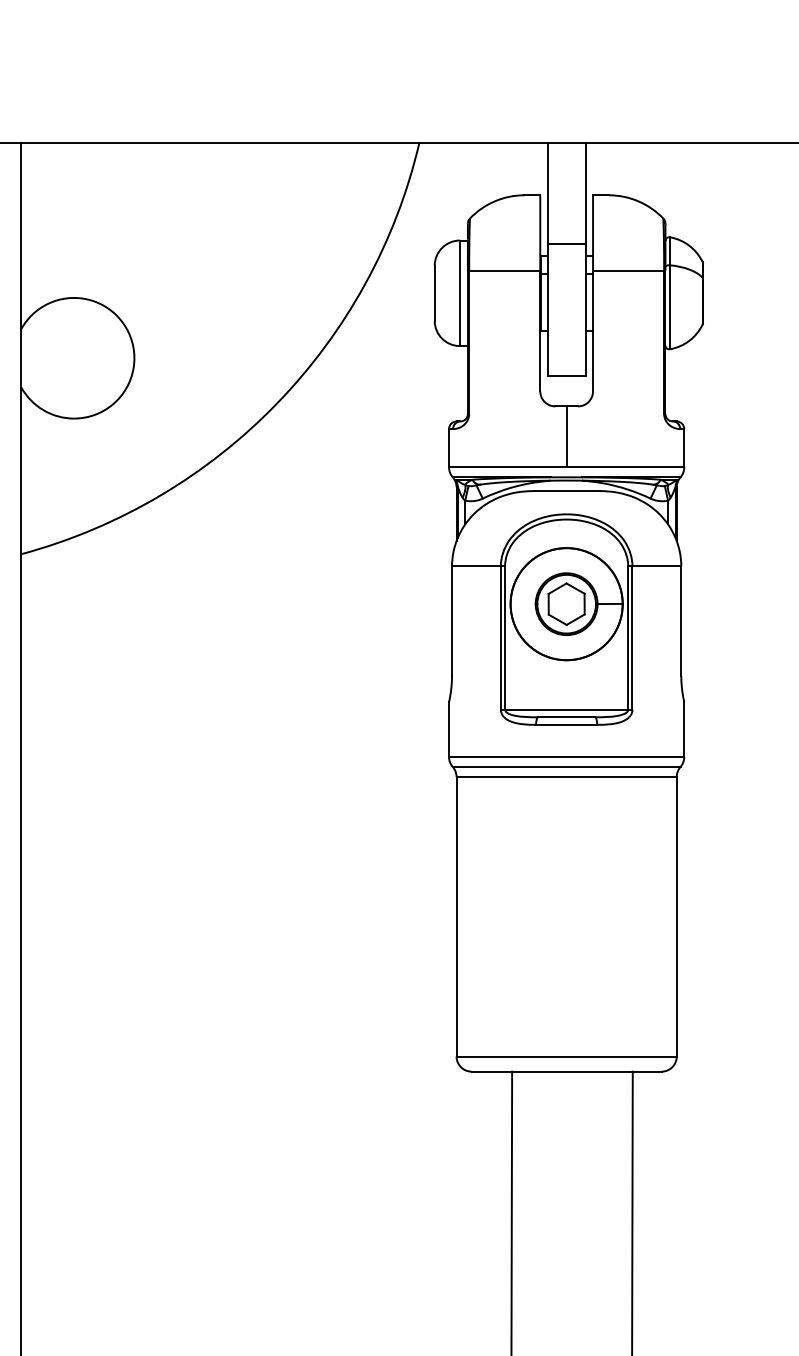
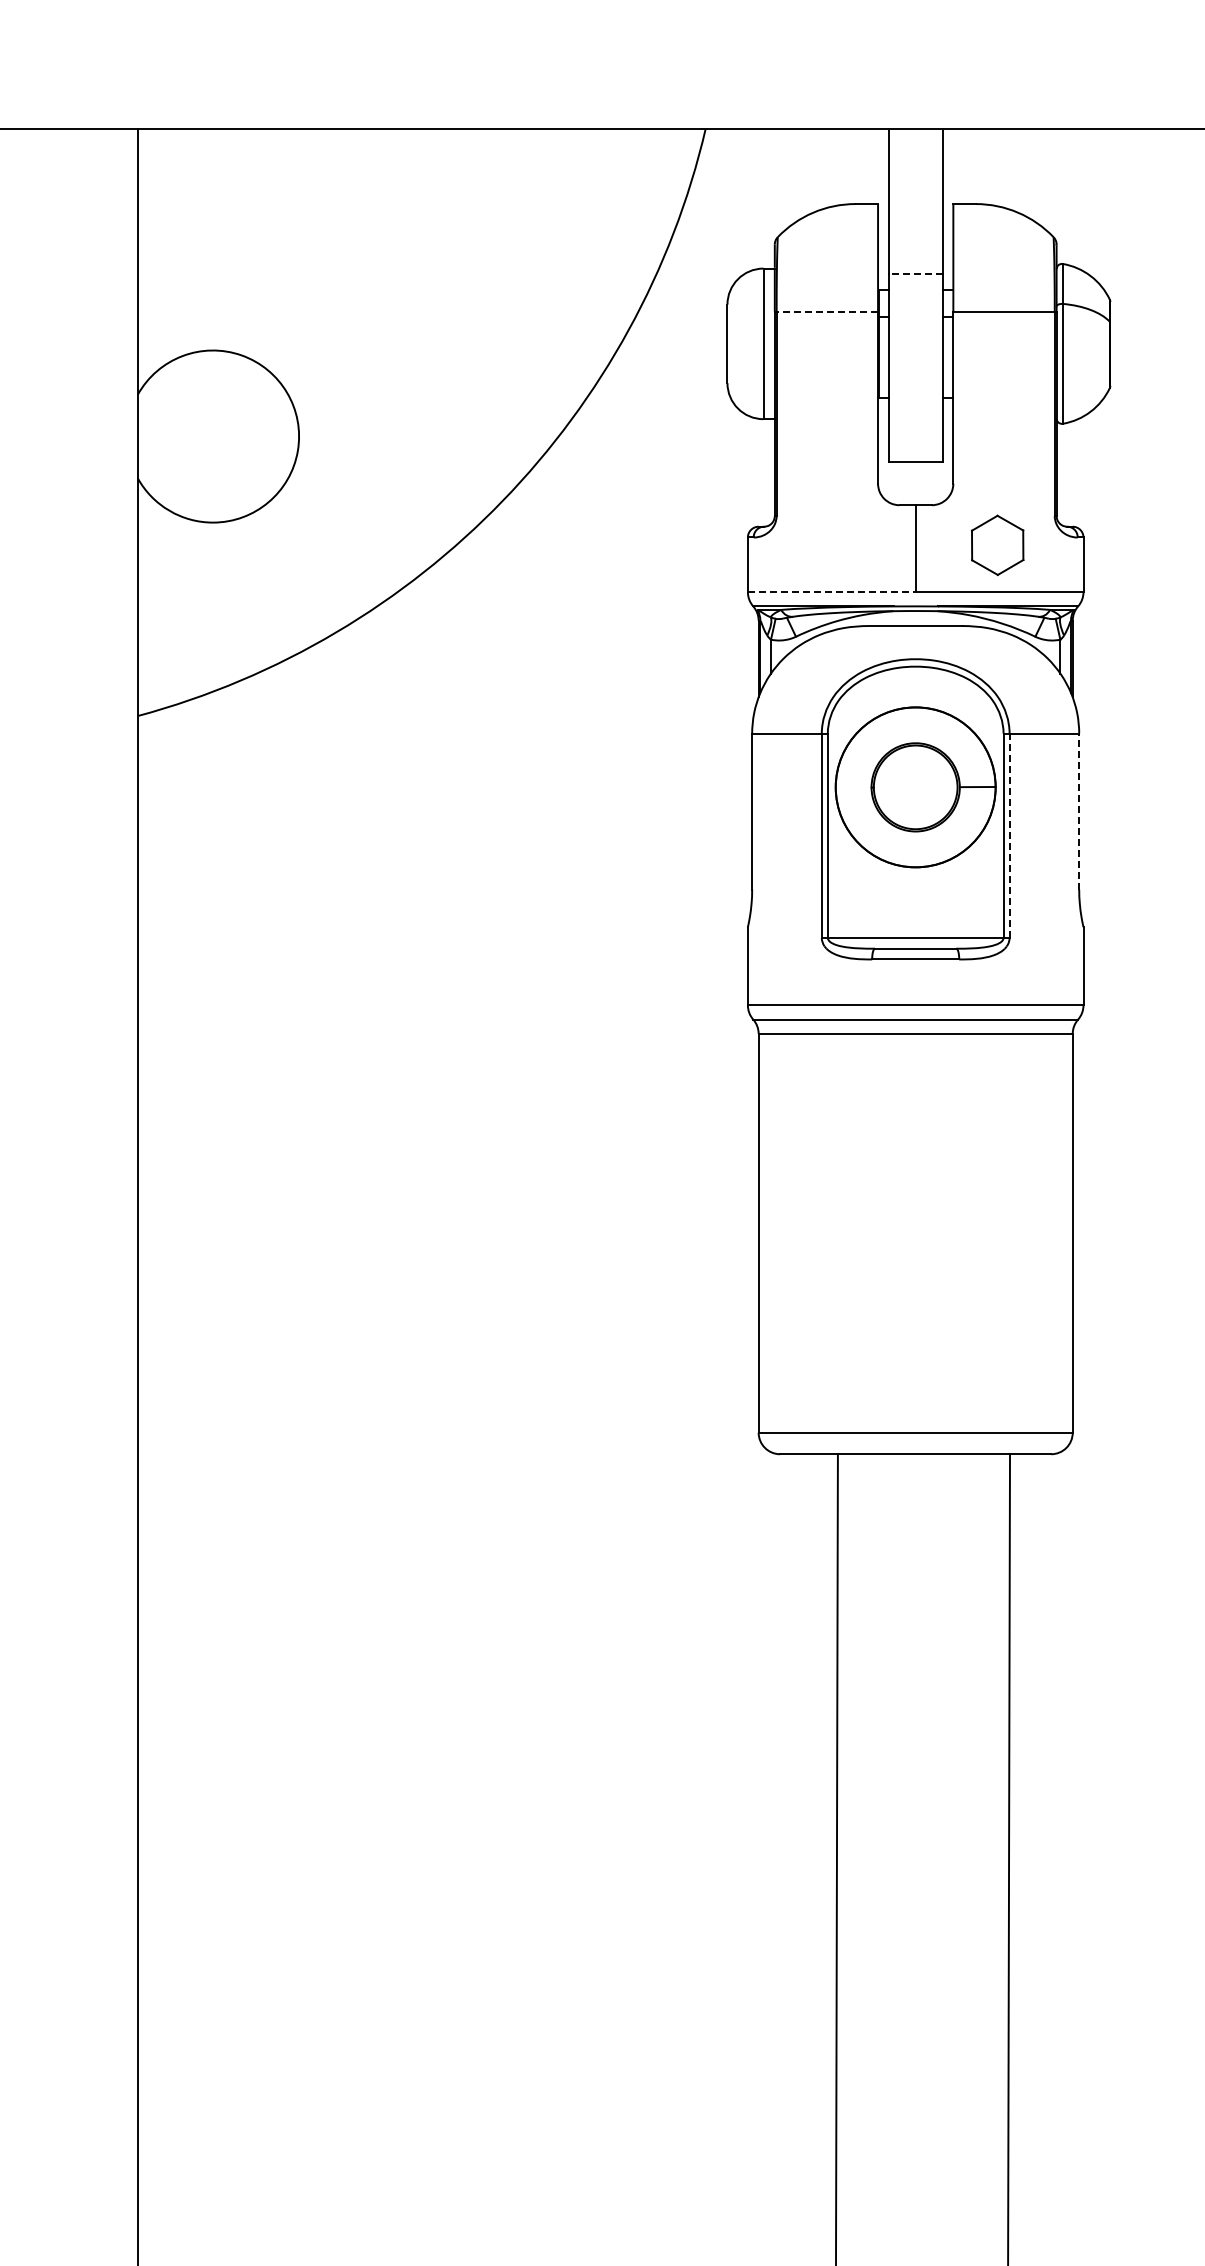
line: (566, 243) -> (915, 273), solid -> dashed
line: (504, 270) -> (827, 311), solid -> dashed
line: (507, 467) -> (831, 592), solid -> dashed
part: (566, 603) -> (997, 544), moved
line: (681, 621) -> (1079, 811), solid -> dashed
line: (632, 637) -> (1009, 835), solid -> dashed

